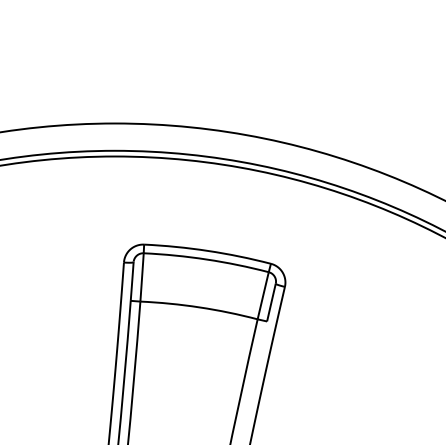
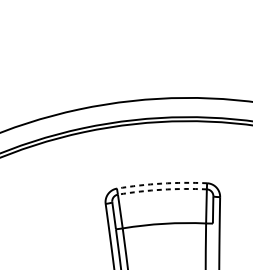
arc: (208, 250) -> (162, 183), solid -> dashed
arc: (206, 259) -> (162, 189), solid -> dashed

